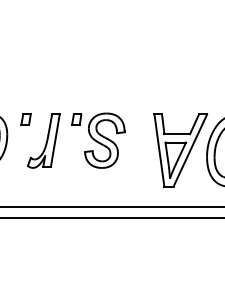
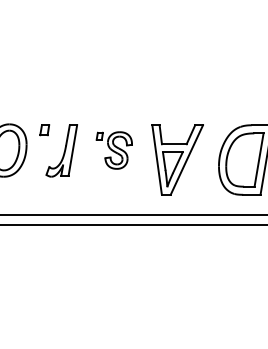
part: (98, 140) -> (114, 150), size x0.7
part: (180, 150) -> (177, 159), moved

